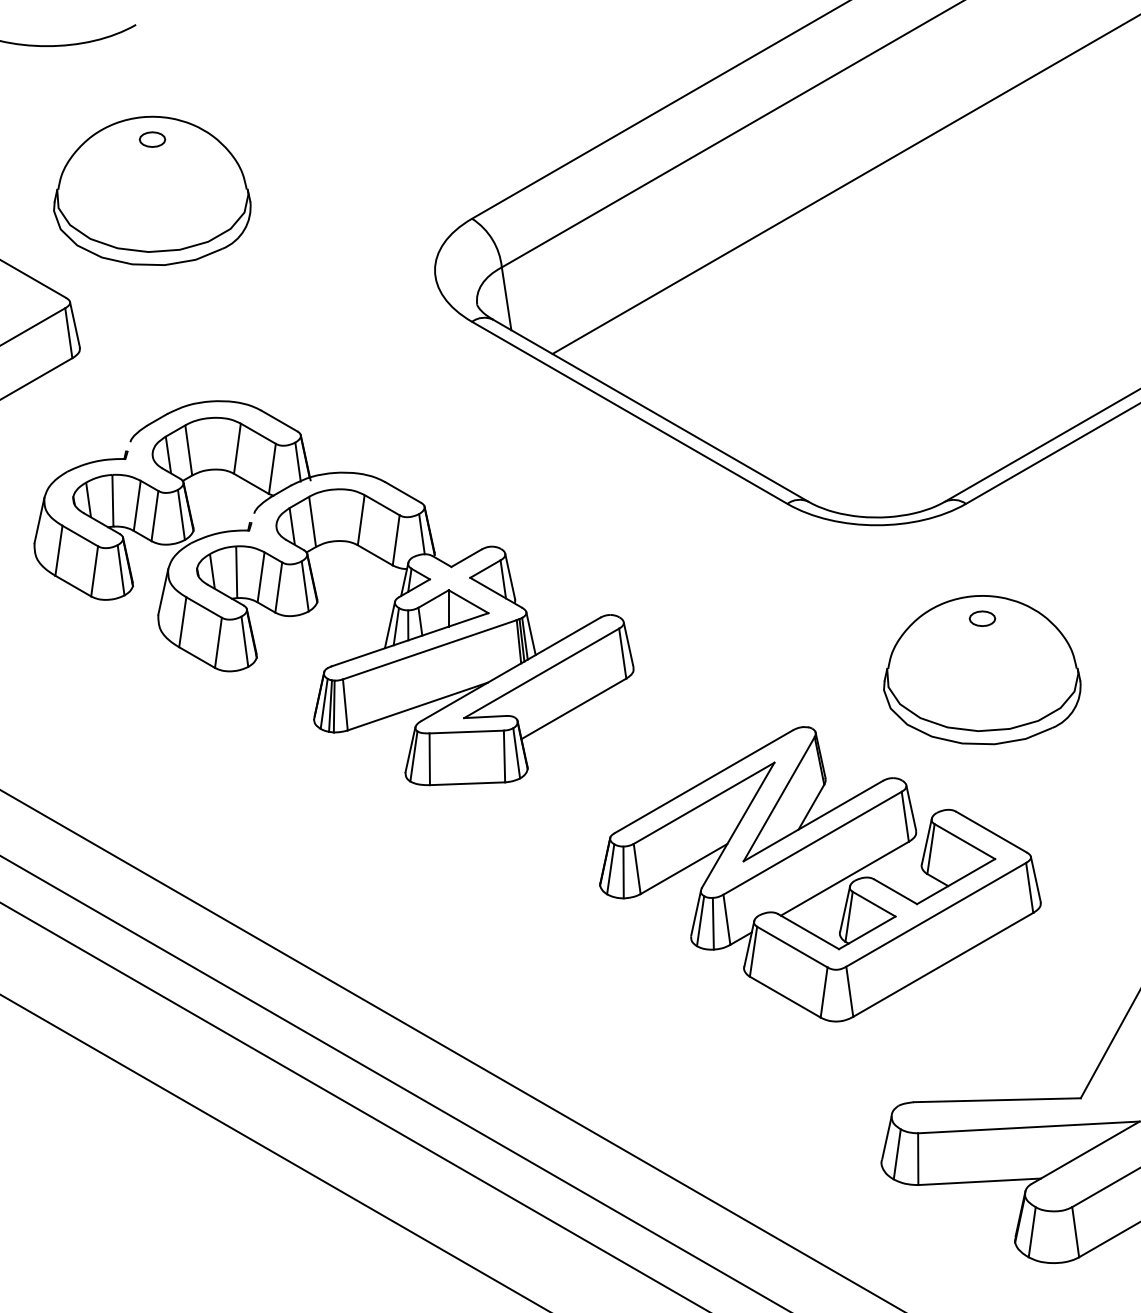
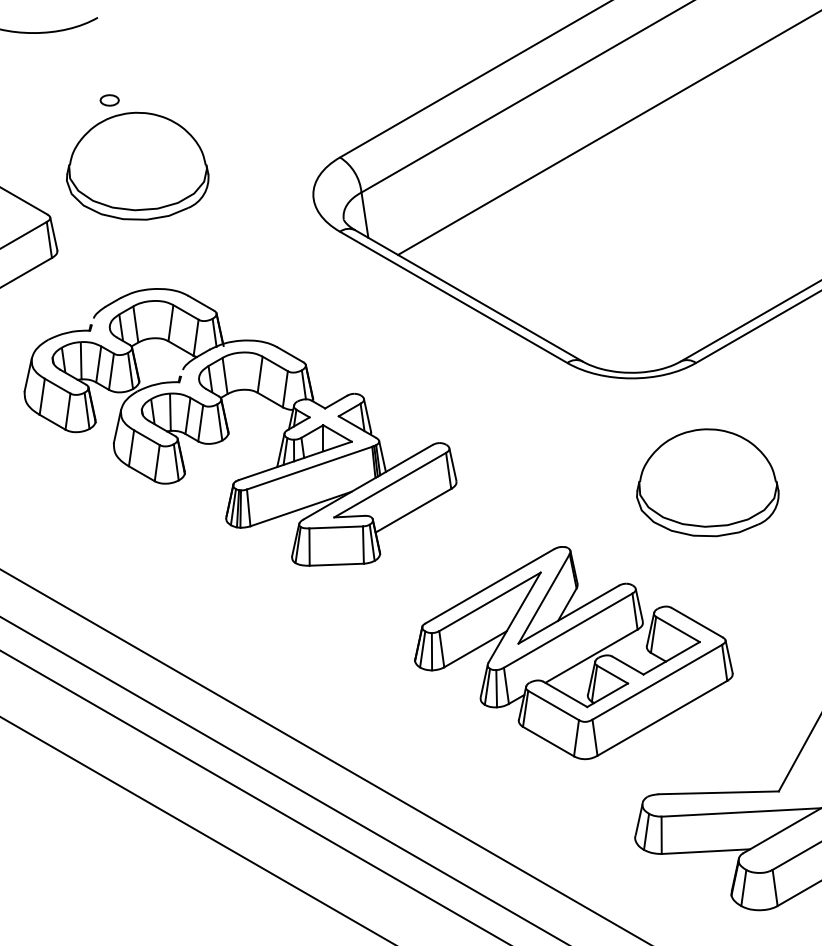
part: (152, 190) -> (137, 165), moved
part: (982, 618) -> (707, 445), removed
part: (820, 874) -> (573, 653), moved

